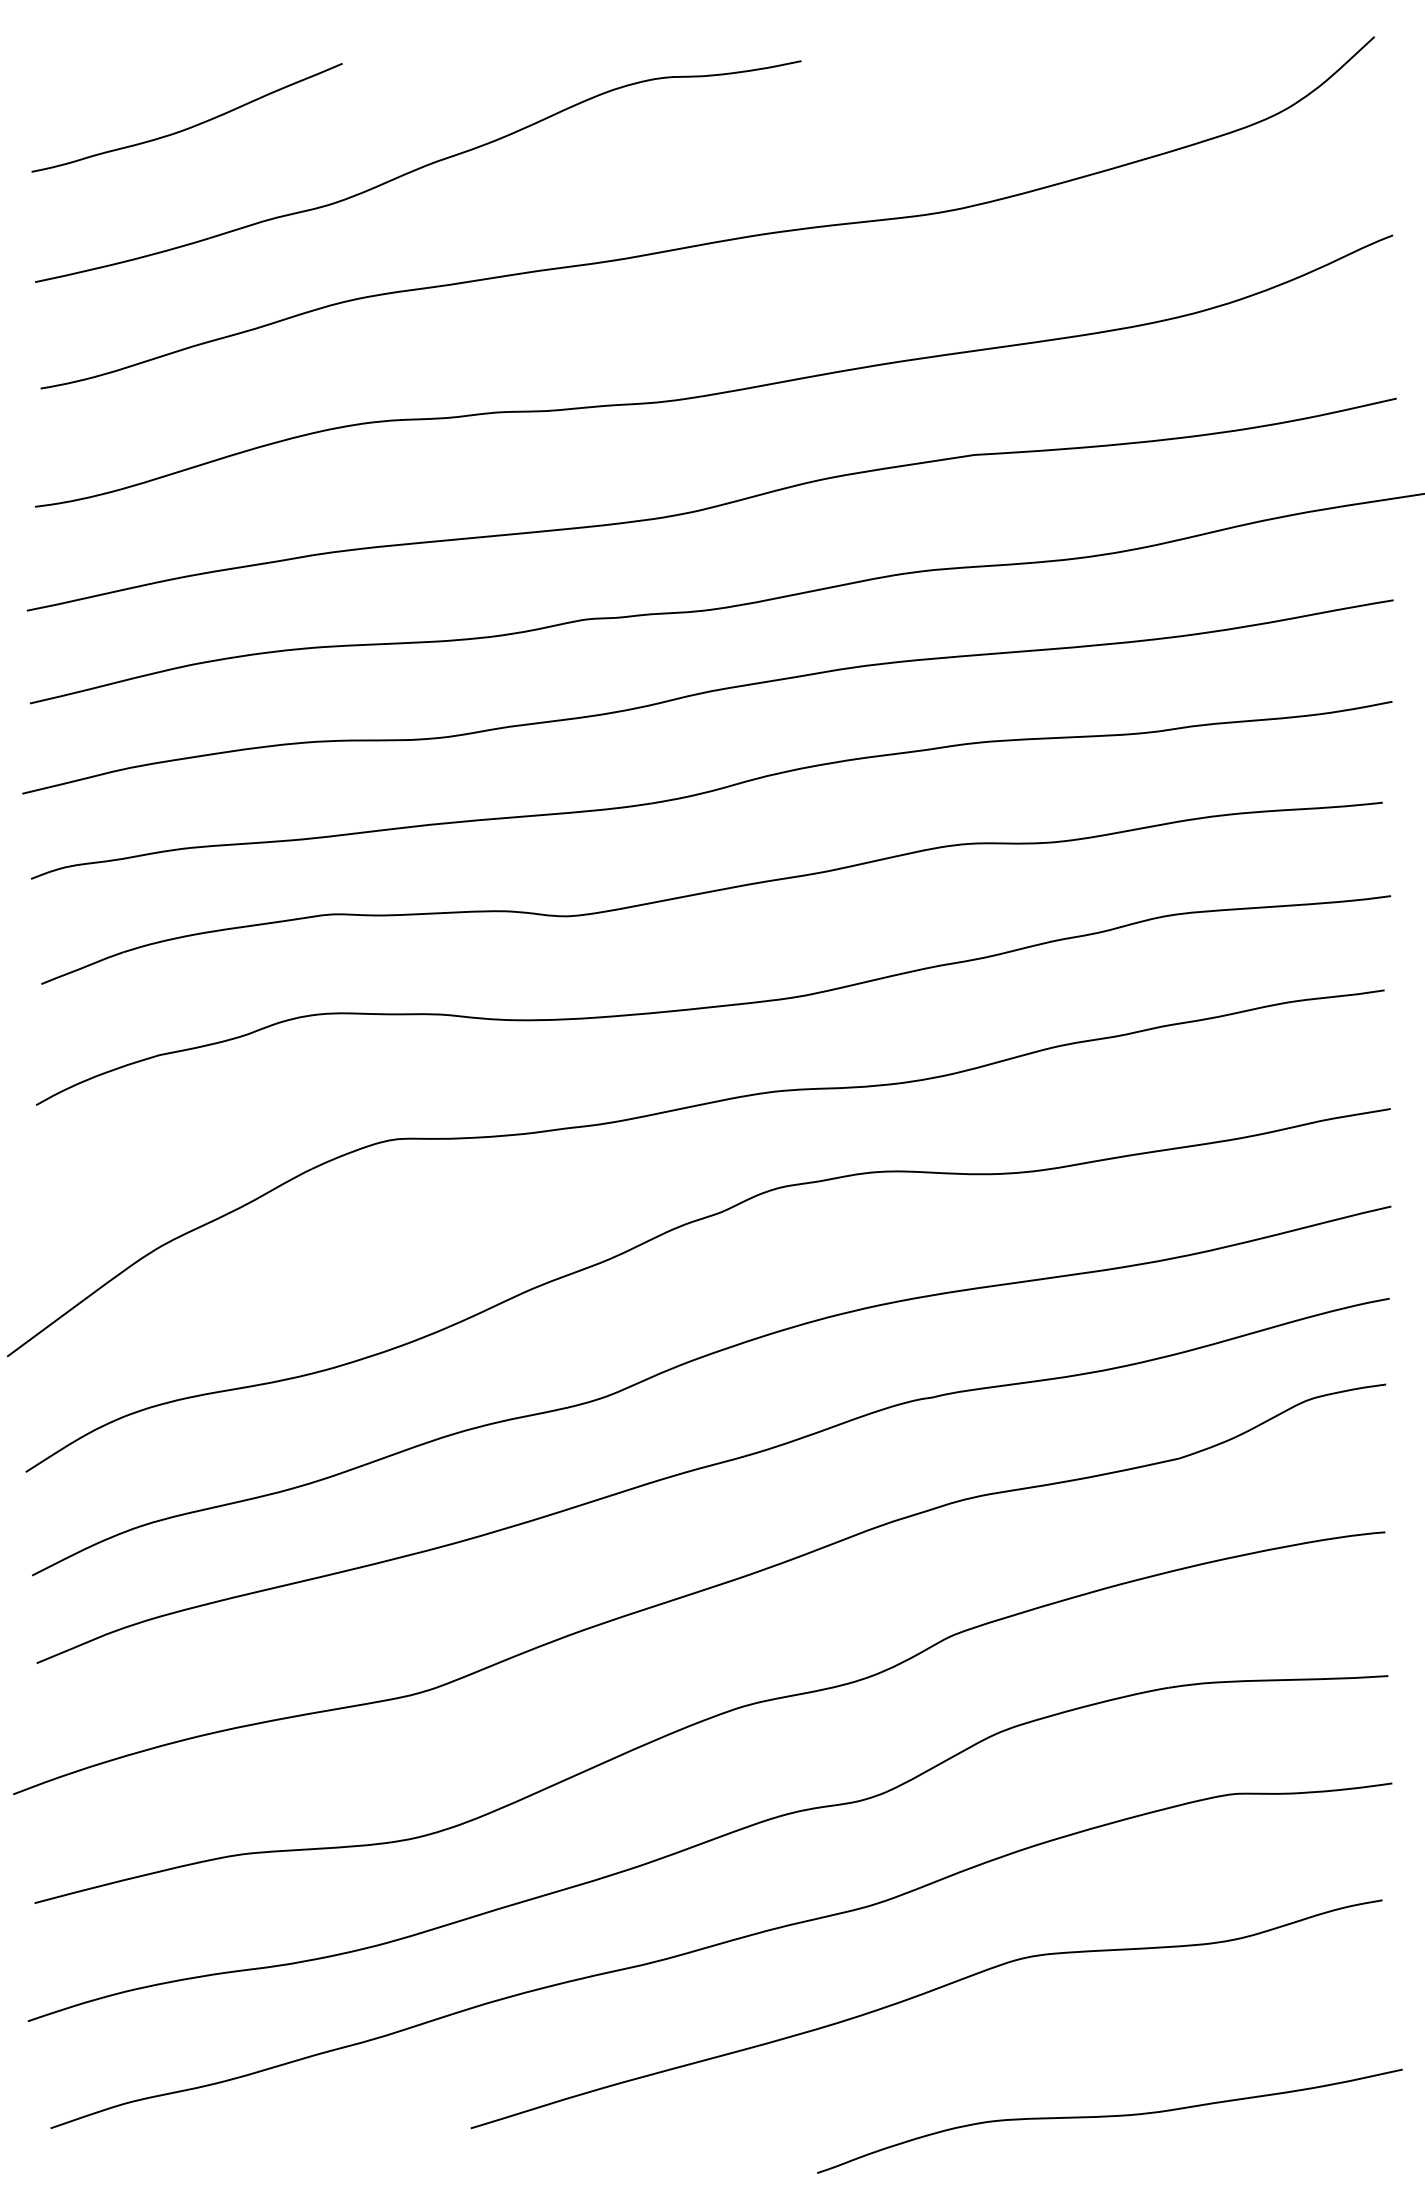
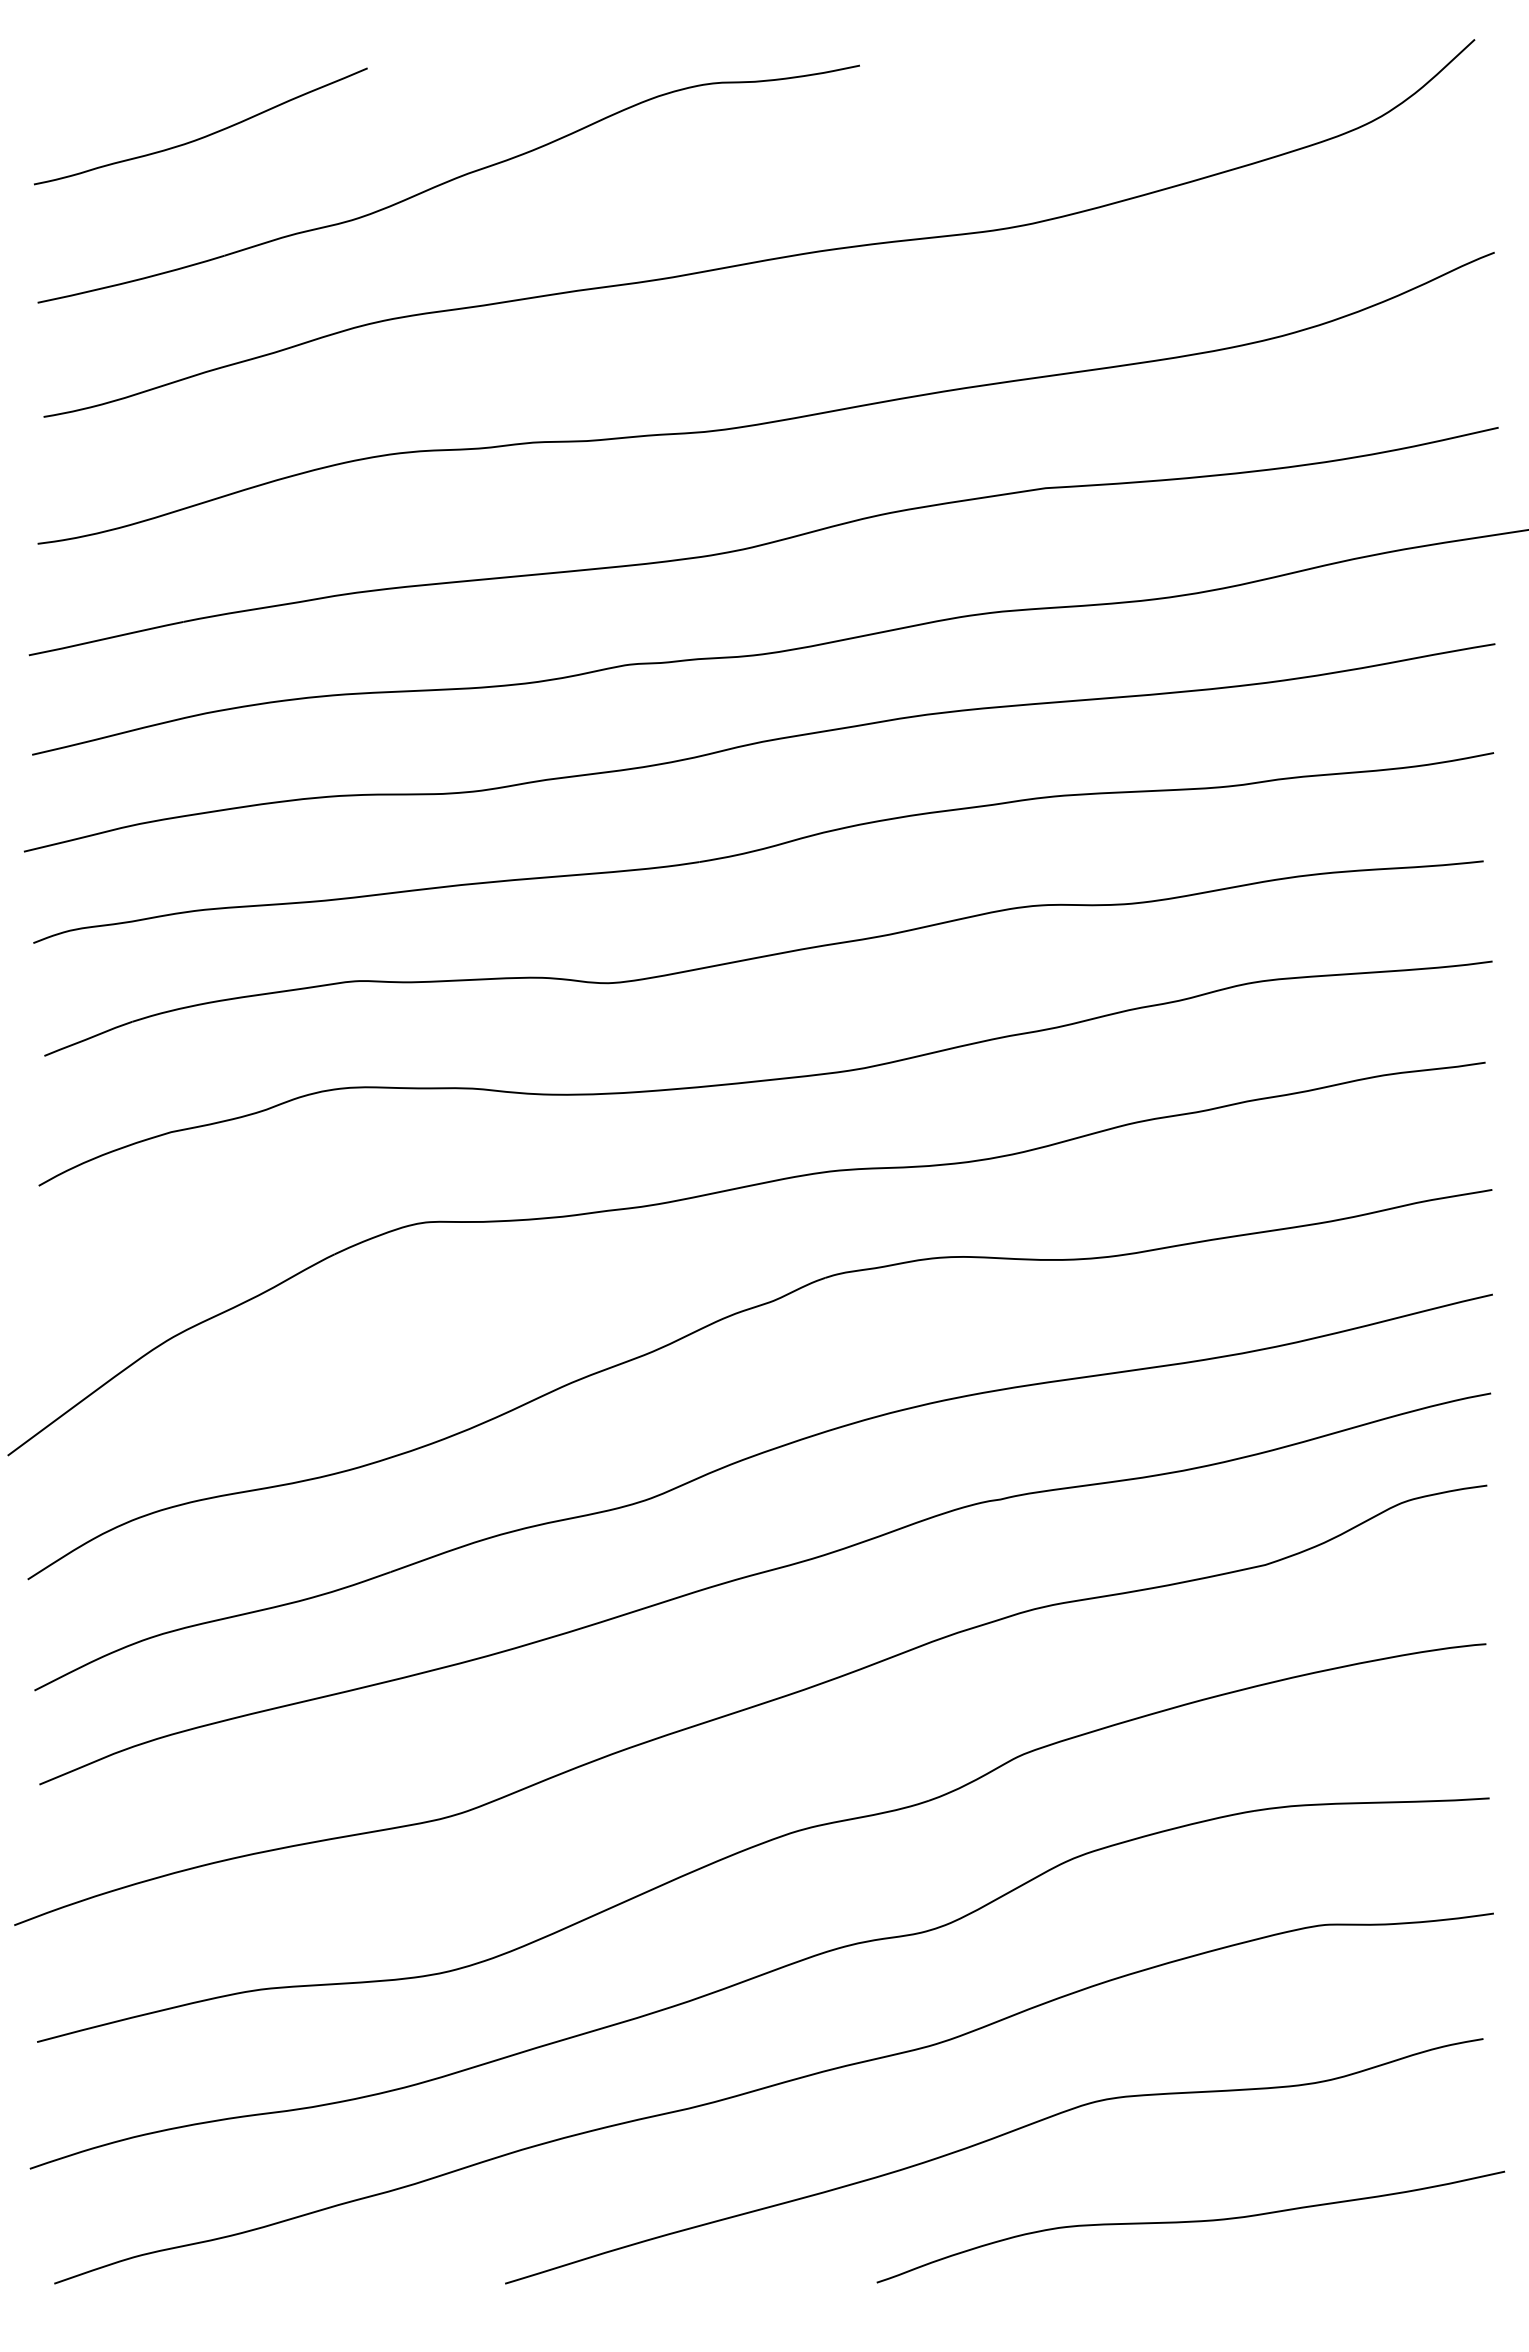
curve: (1109, 2117) -> (1190, 2222), moved

